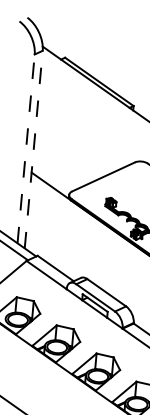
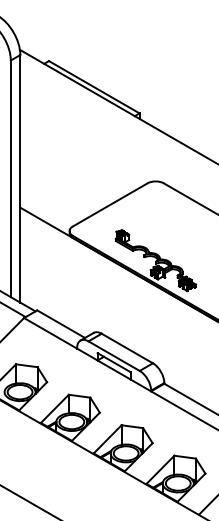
line: (25, 148) -> (10, 178), dashed -> solid
line: (33, 149) -> (20, 178), dashed -> solid

